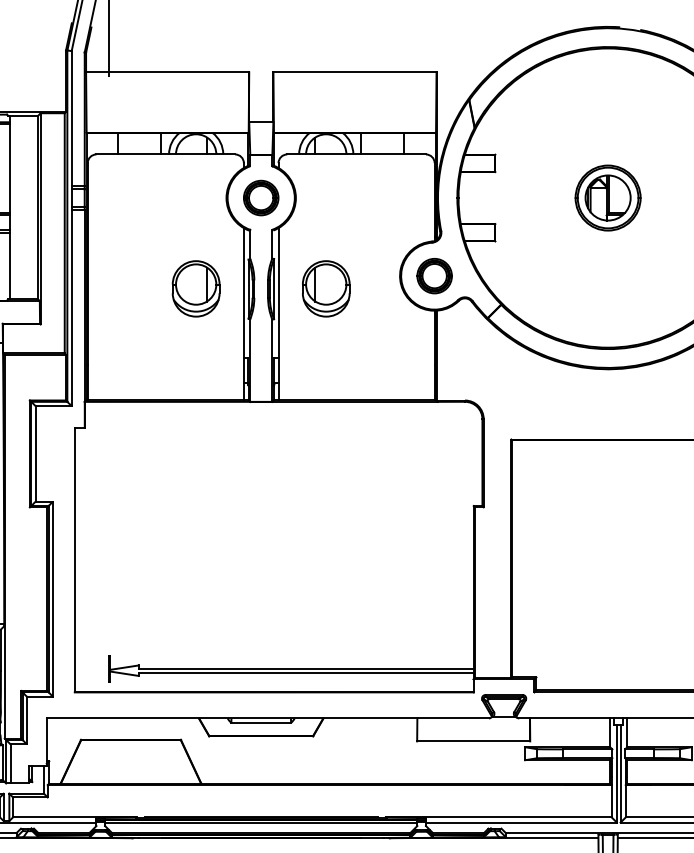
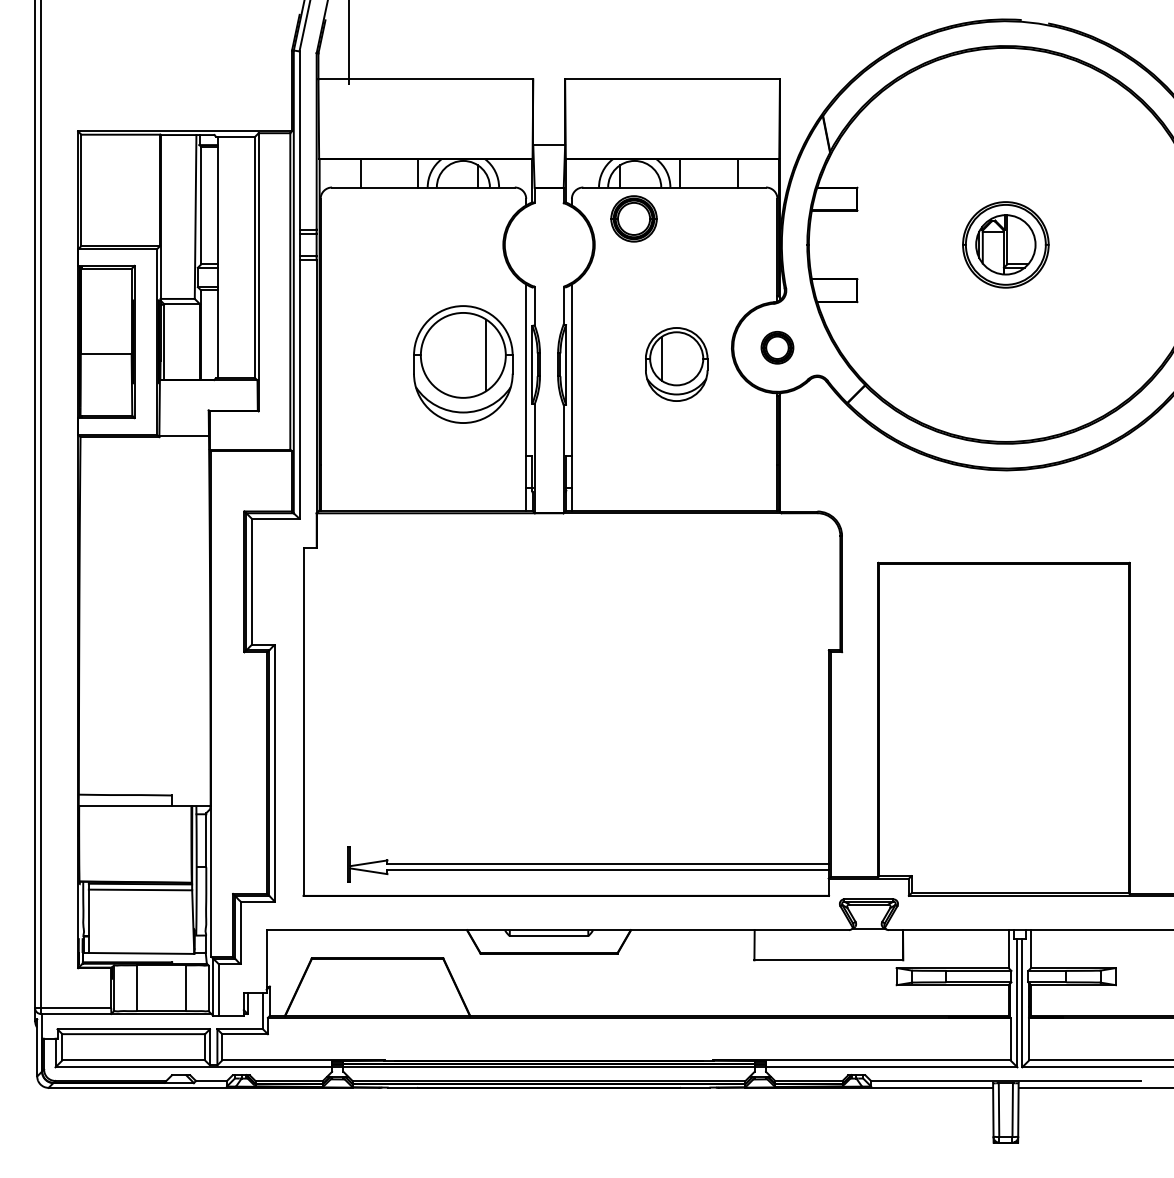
part: (260, 197) -> (633, 218), moved
part: (434, 275) -> (777, 347), size x0.7
part: (196, 288) -> (463, 364), size x1.6
part: (326, 288) -> (676, 364), moved

